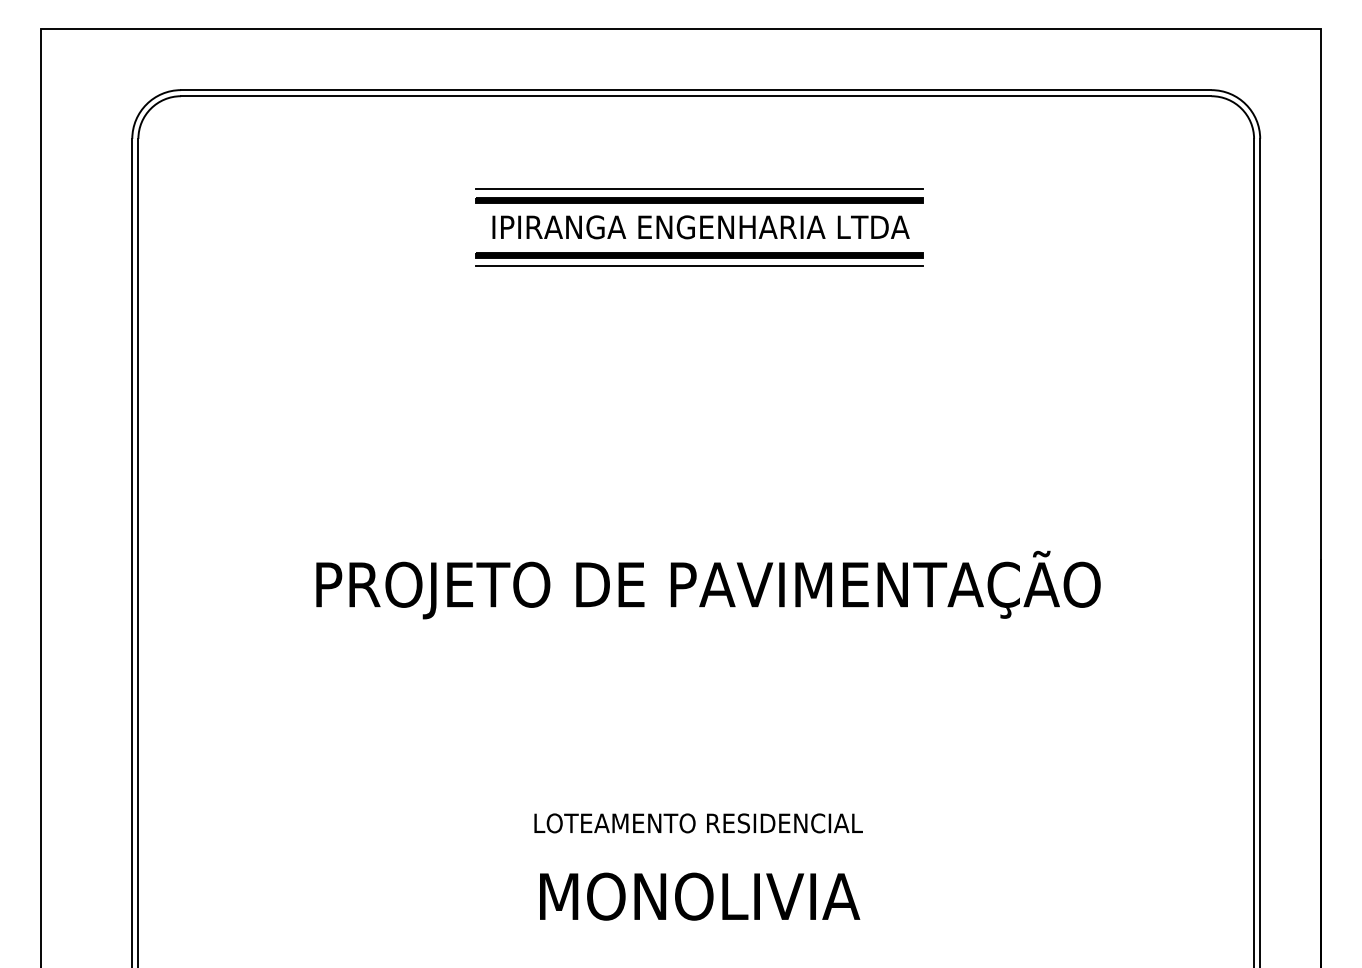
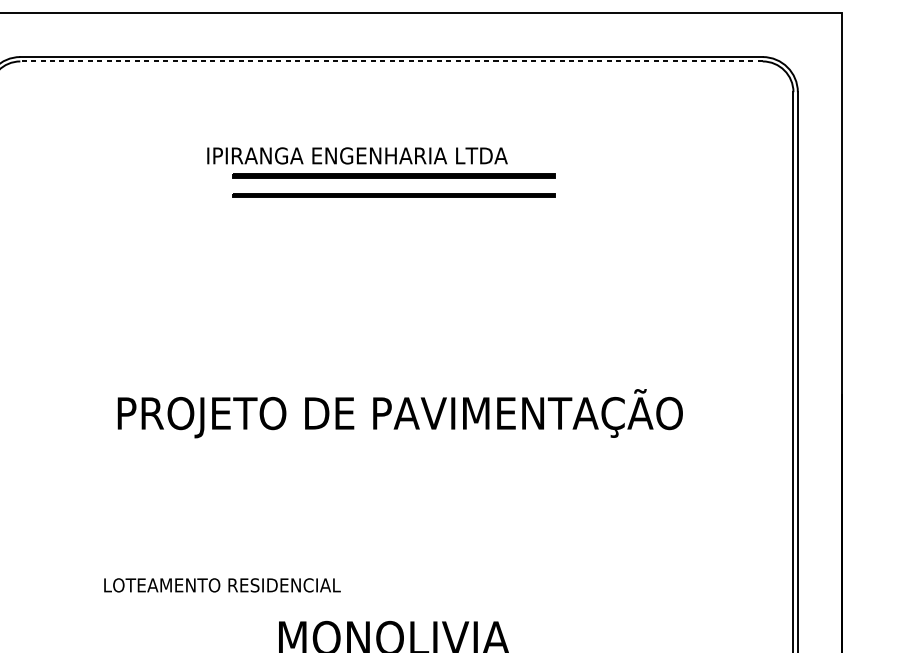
line: (695, 96) -> (390, 61), solid -> dashed
line: (699, 188) -> (393, 127), removed
part: (699, 200) -> (393, 195), moved
text: (700, 227) -> (357, 156), moved
line: (699, 266) -> (393, 184), removed
text: (698, 823) -> (222, 585), moved

